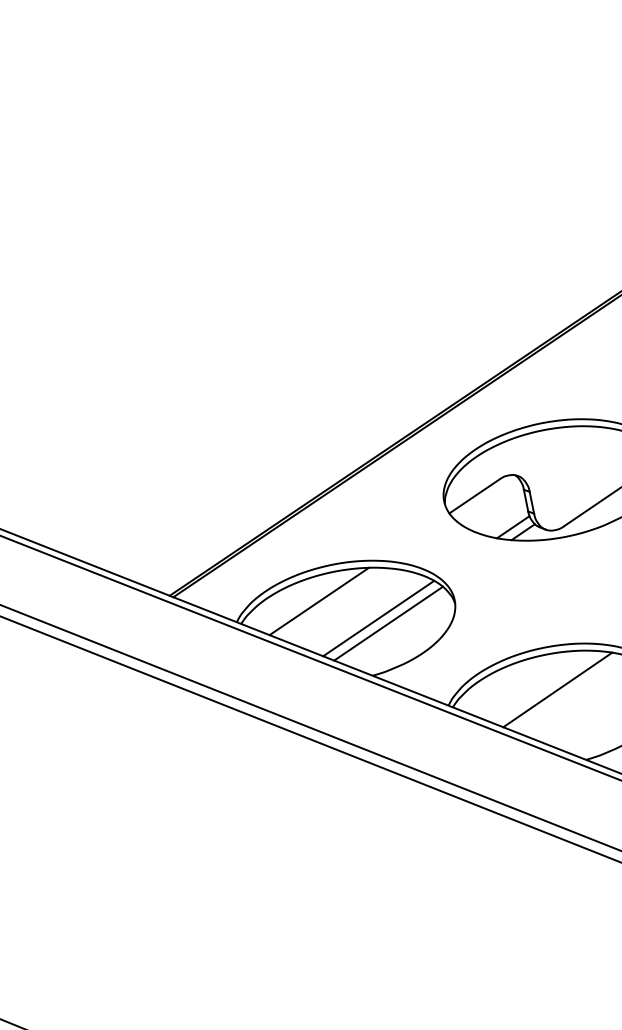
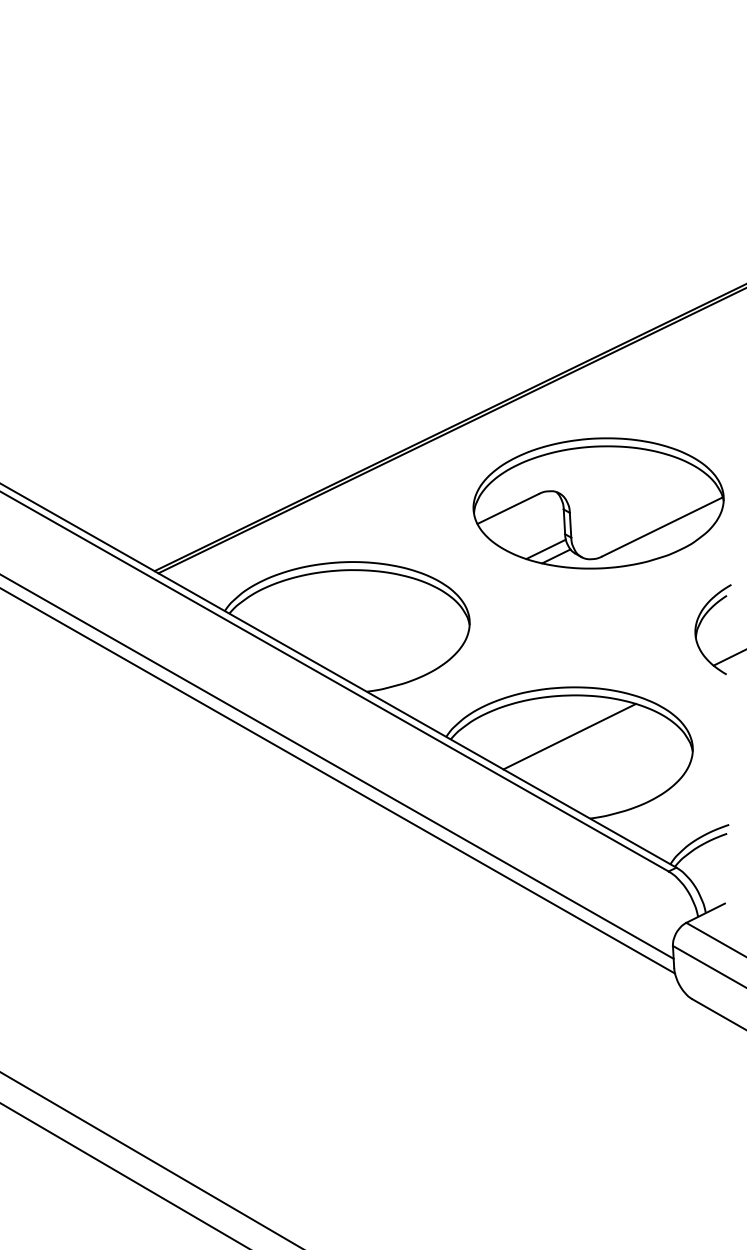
line: (319, 600) -> (319, 600), removed
line: (378, 618) -> (382, 629), removed
line: (388, 623) -> (392, 636), removed

